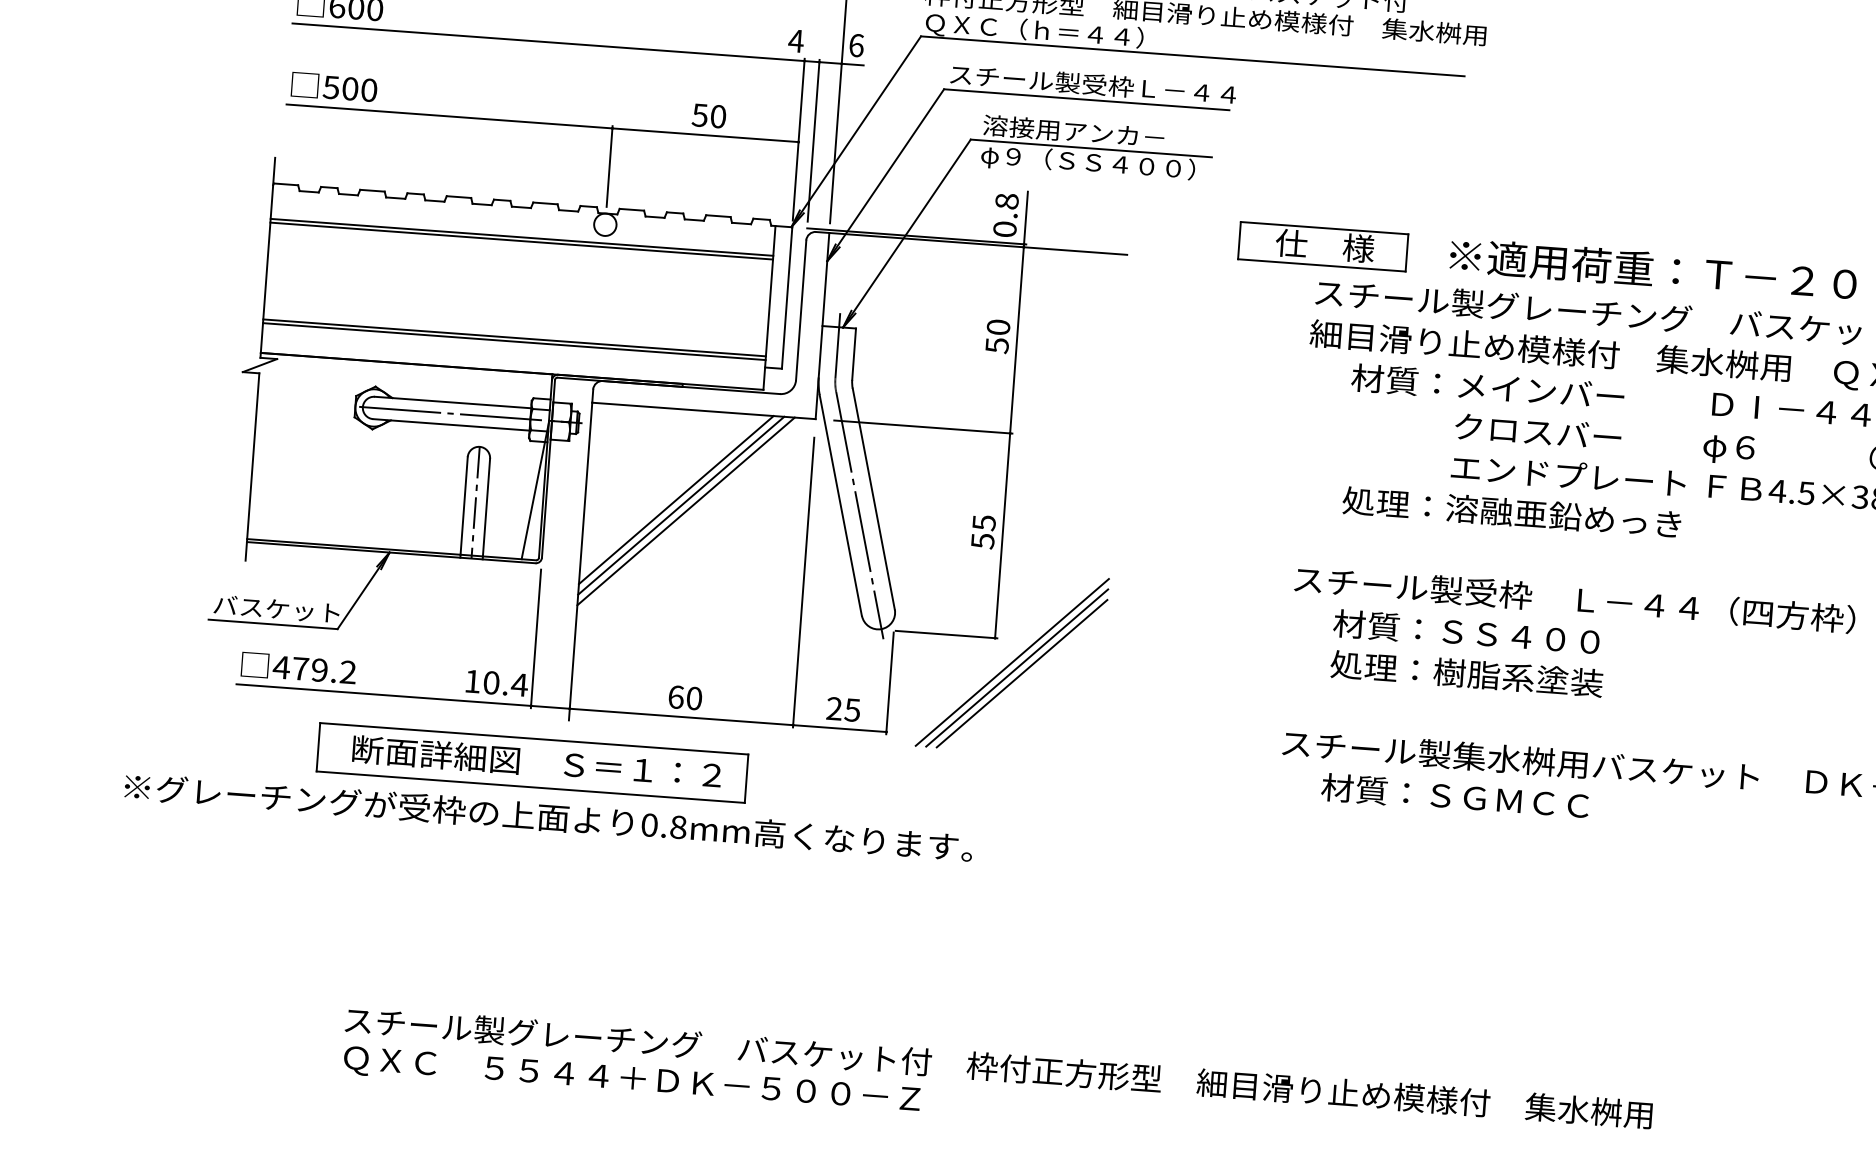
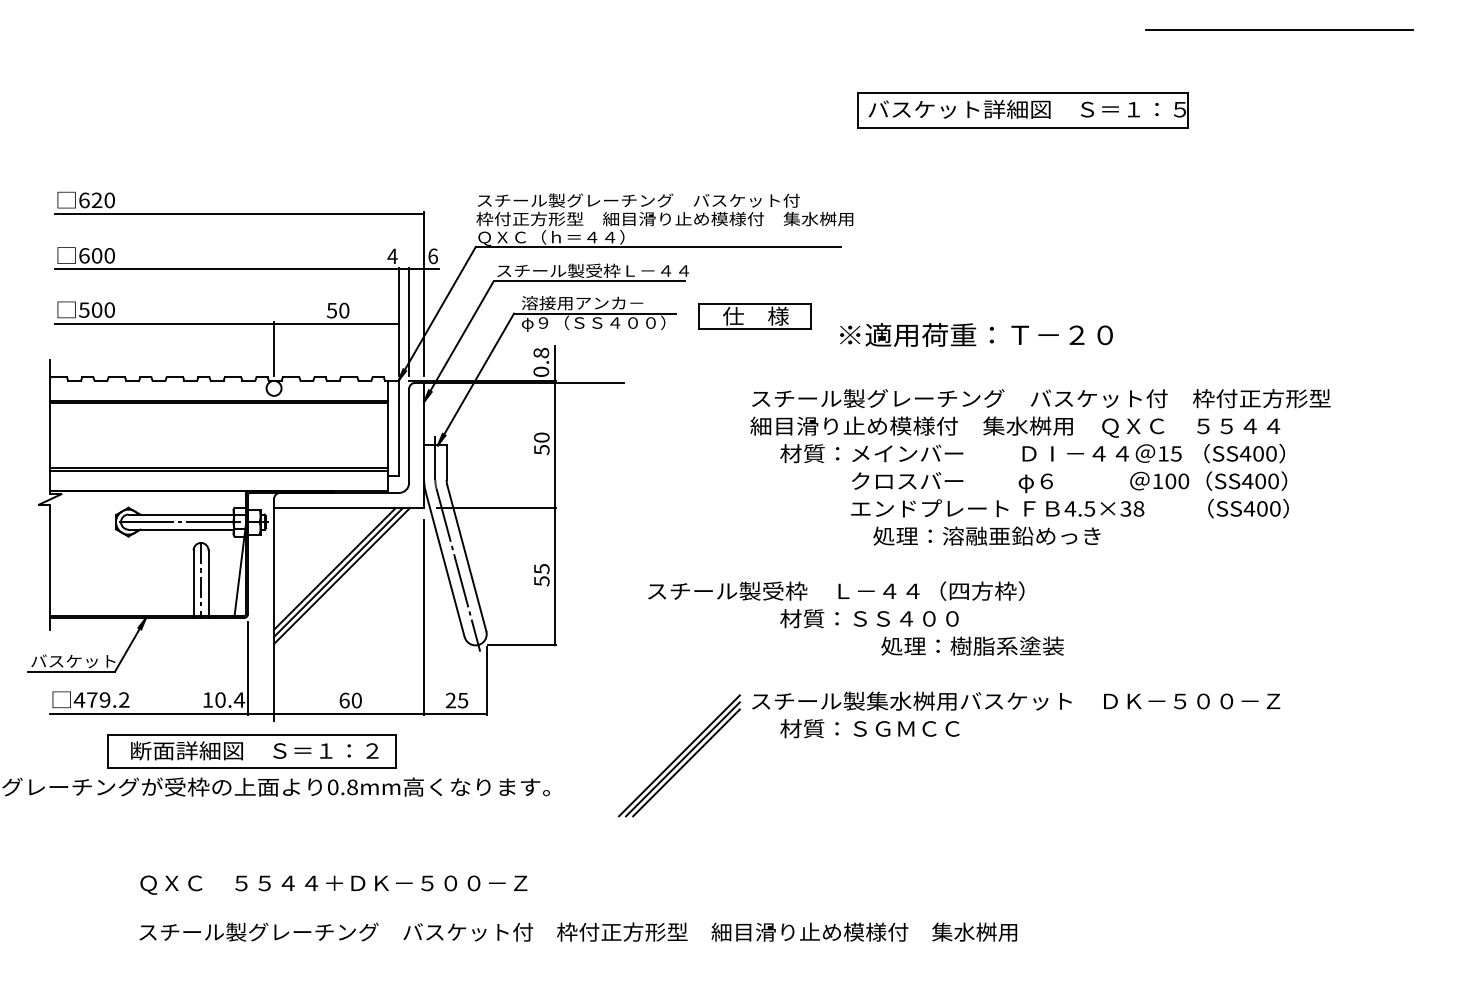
part: (1322, 246) -> (754, 316), moved
text: (1653, 268) -> (976, 334), moved
text: (1511, 511) -> (986, 535), moved
text: (1575, 598) -> (836, 590), moved
part: (1012, 661) -> (679, 755), moved
text: (1466, 672) -> (972, 645), moved
text: (631, 1080) -> (333, 884), moved

